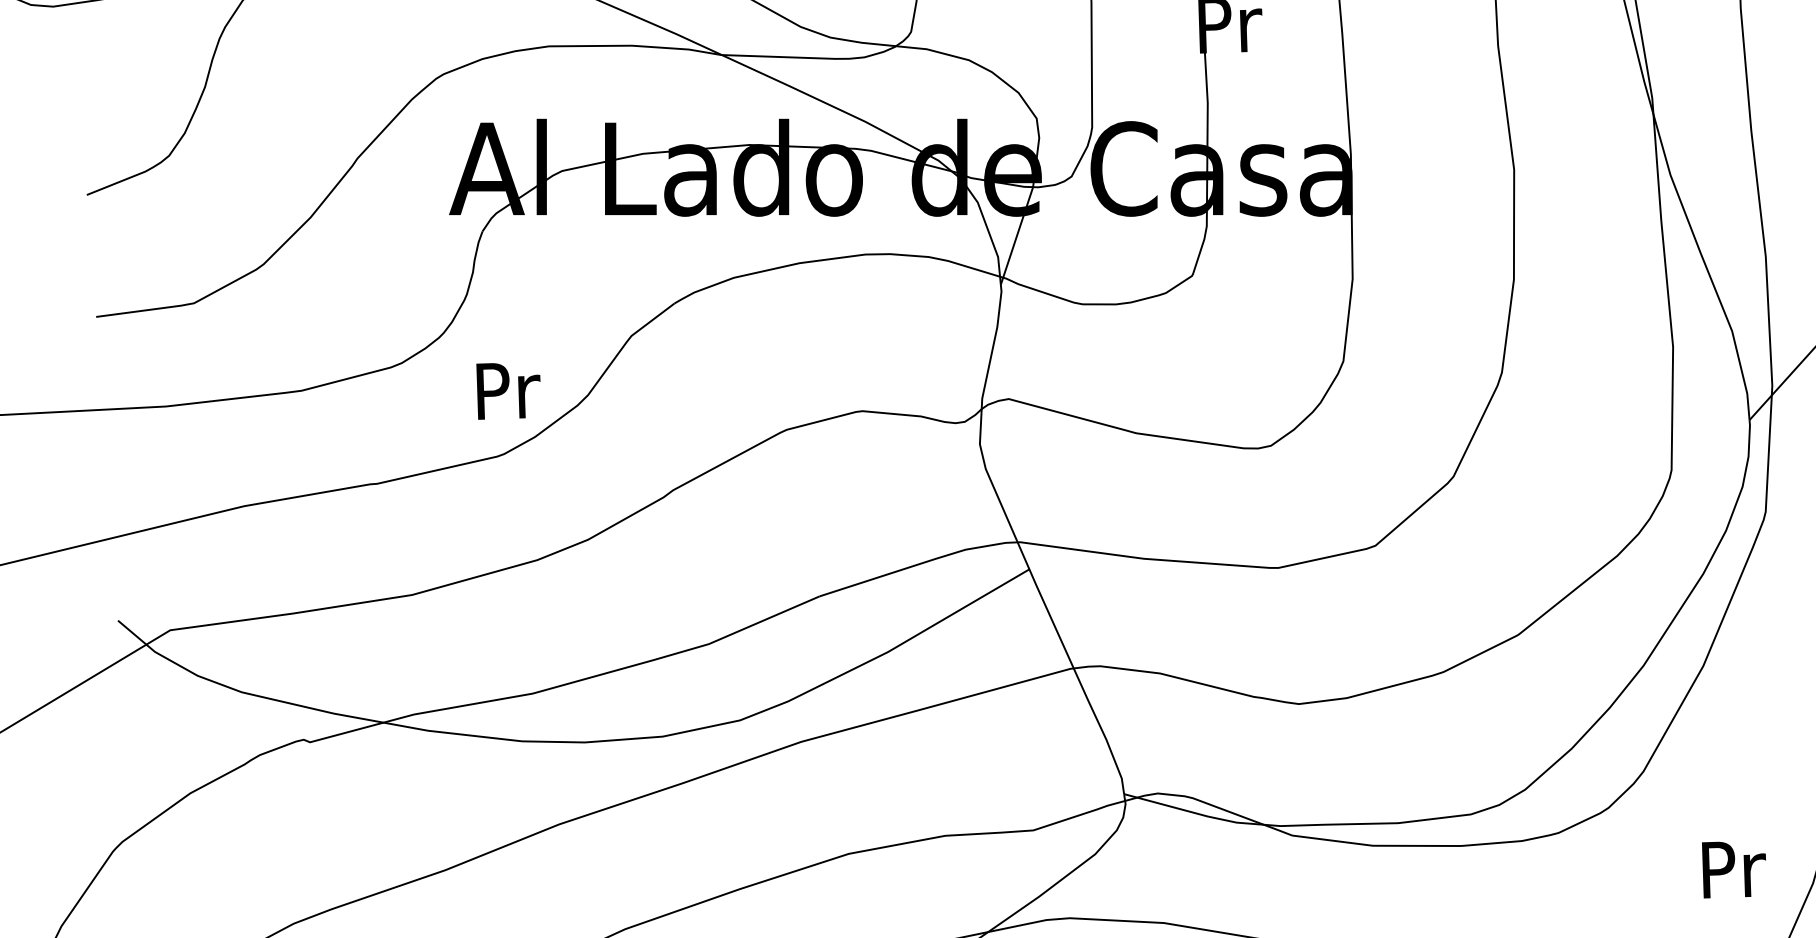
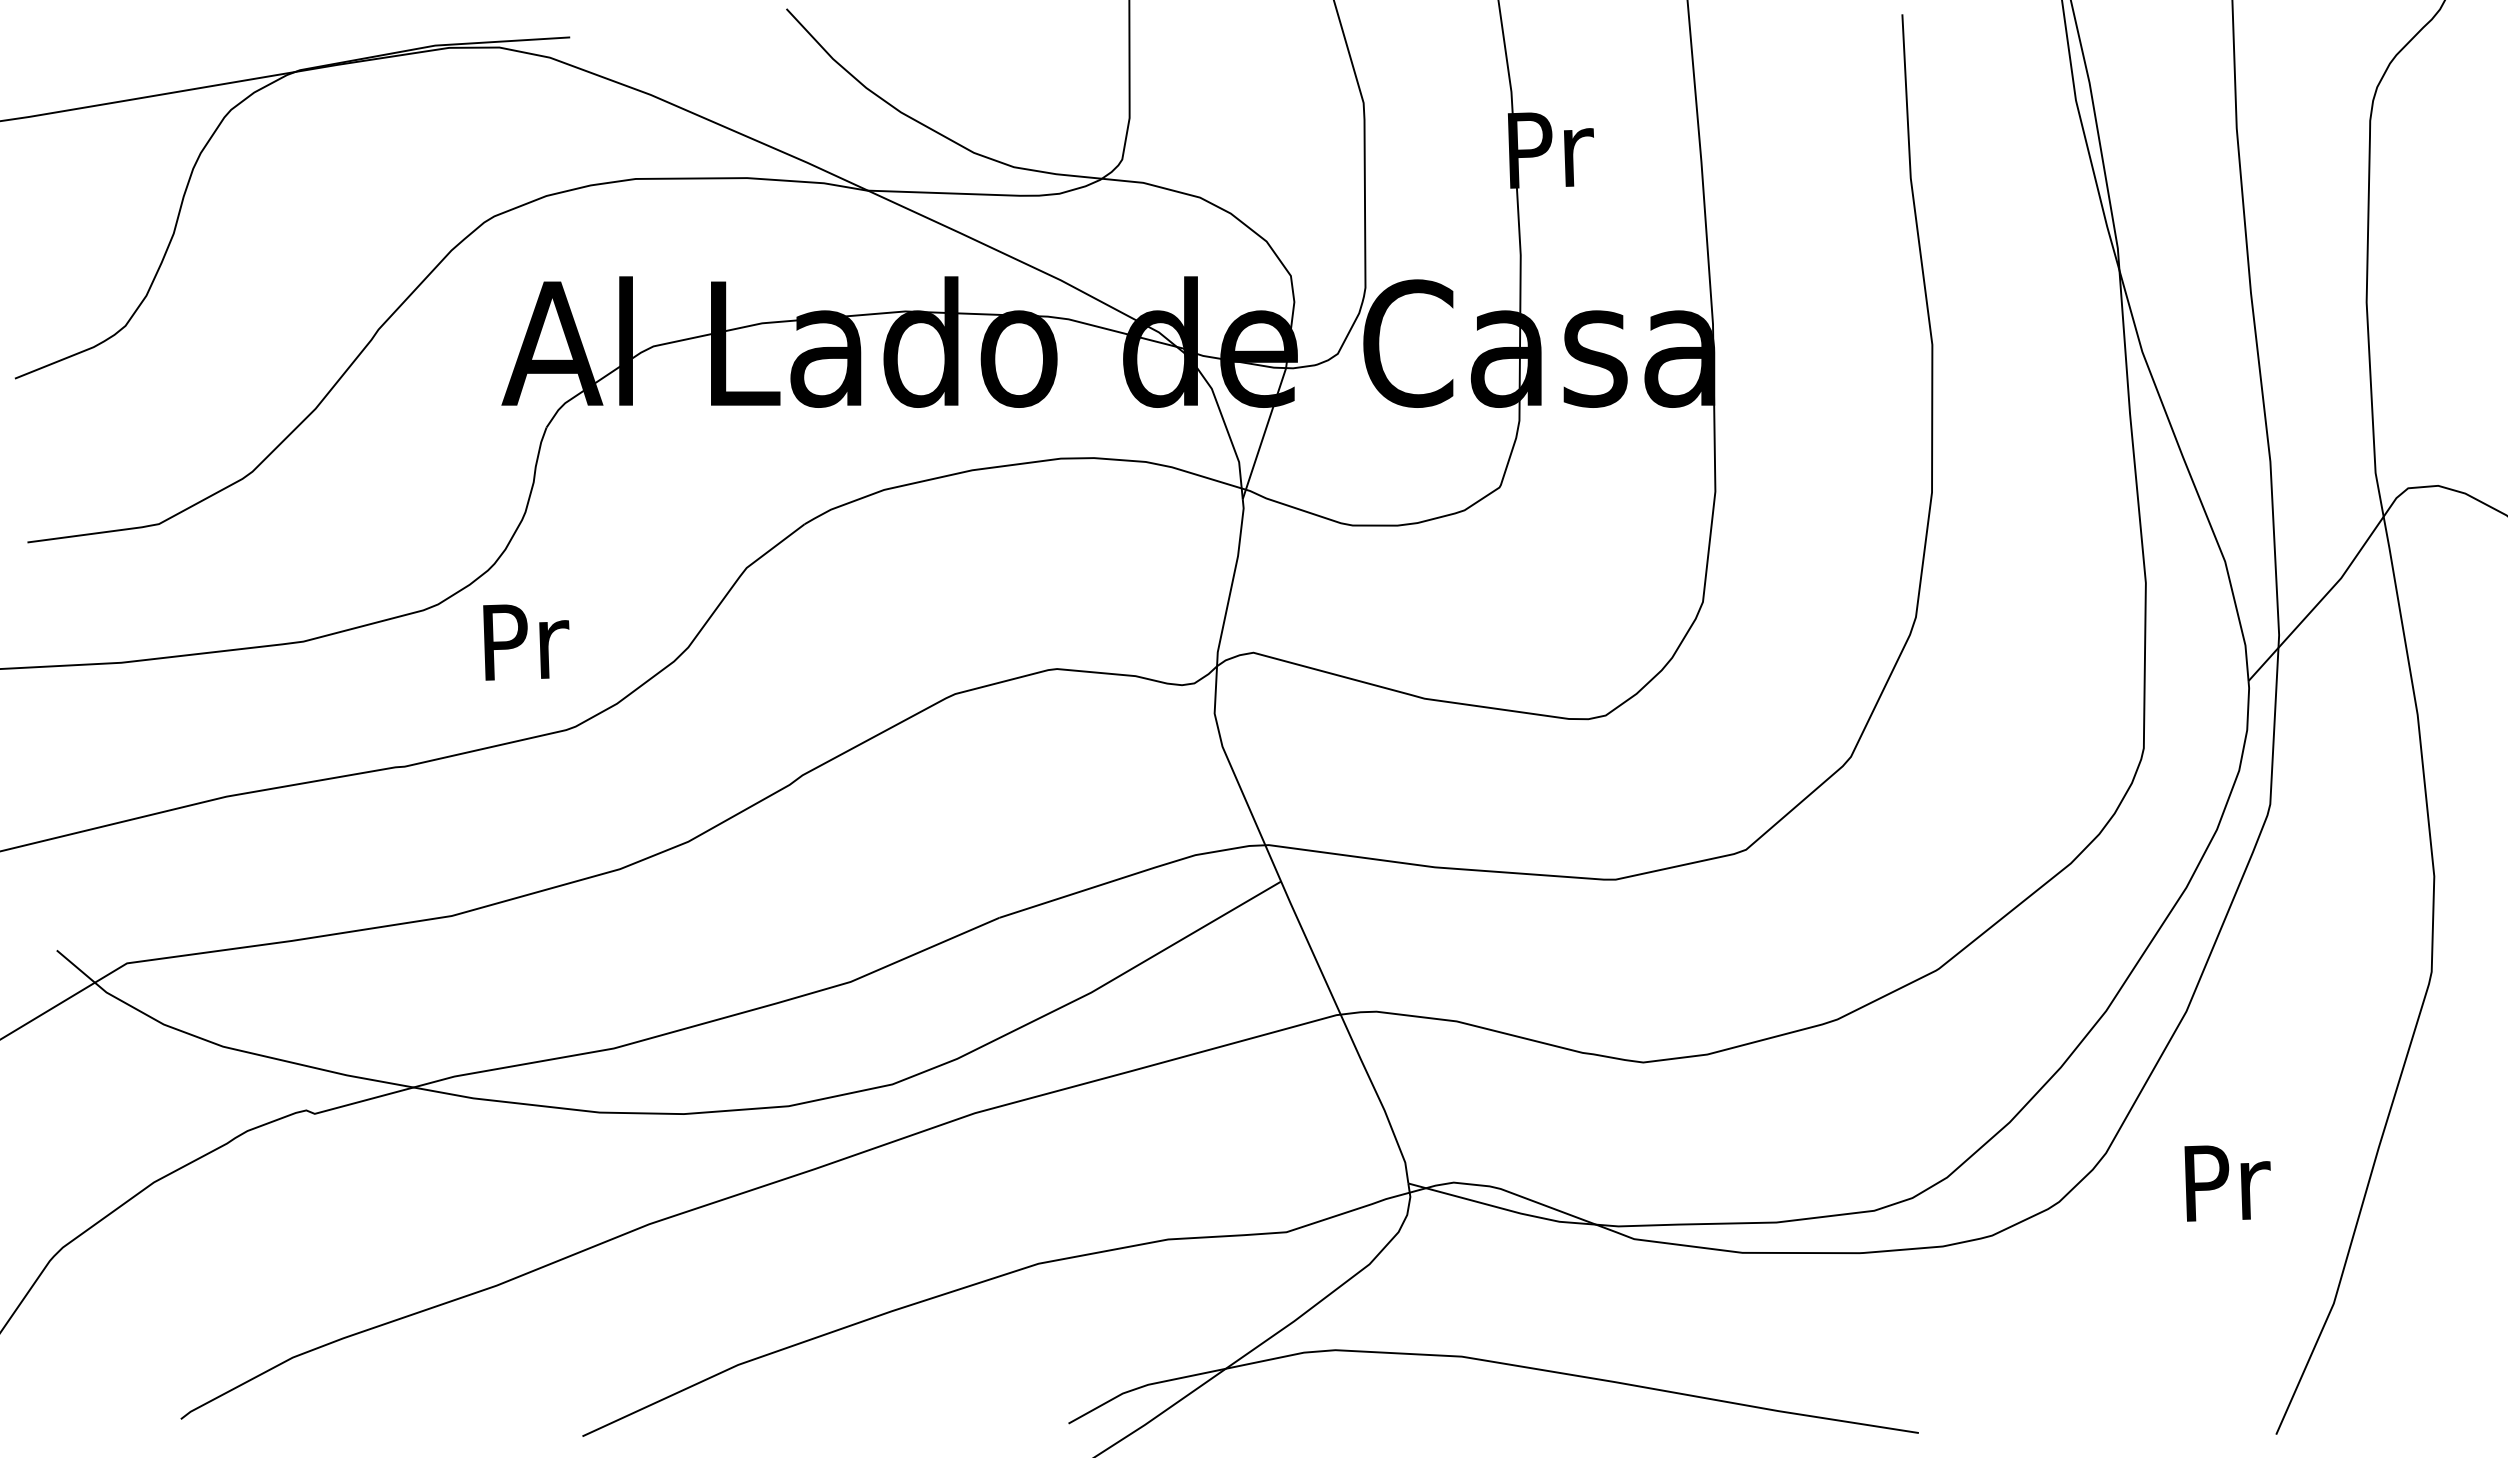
text: (508, 391) -> (526, 642), moved
text: (1733, 870) -> (2227, 1183), moved

